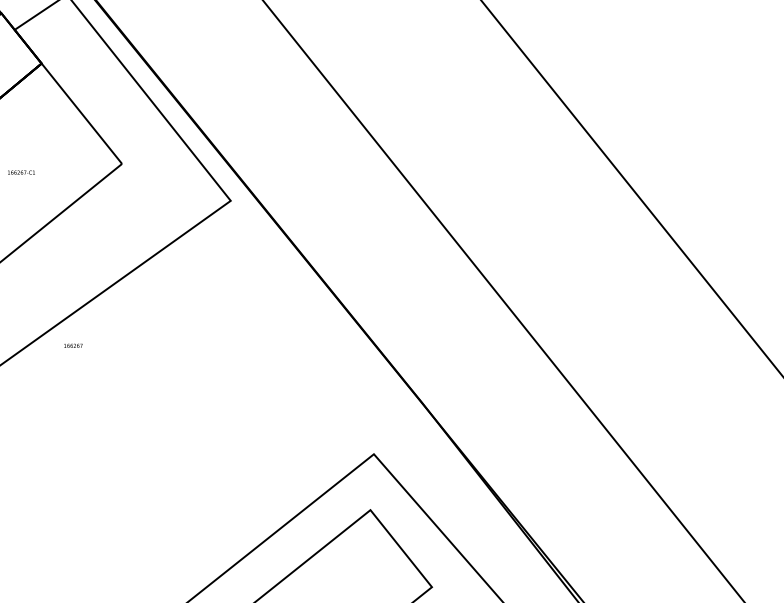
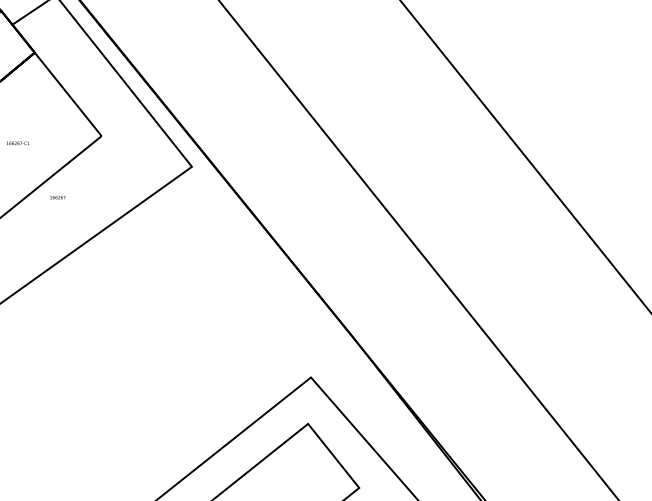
text: (73, 345) -> (57, 197), moved

